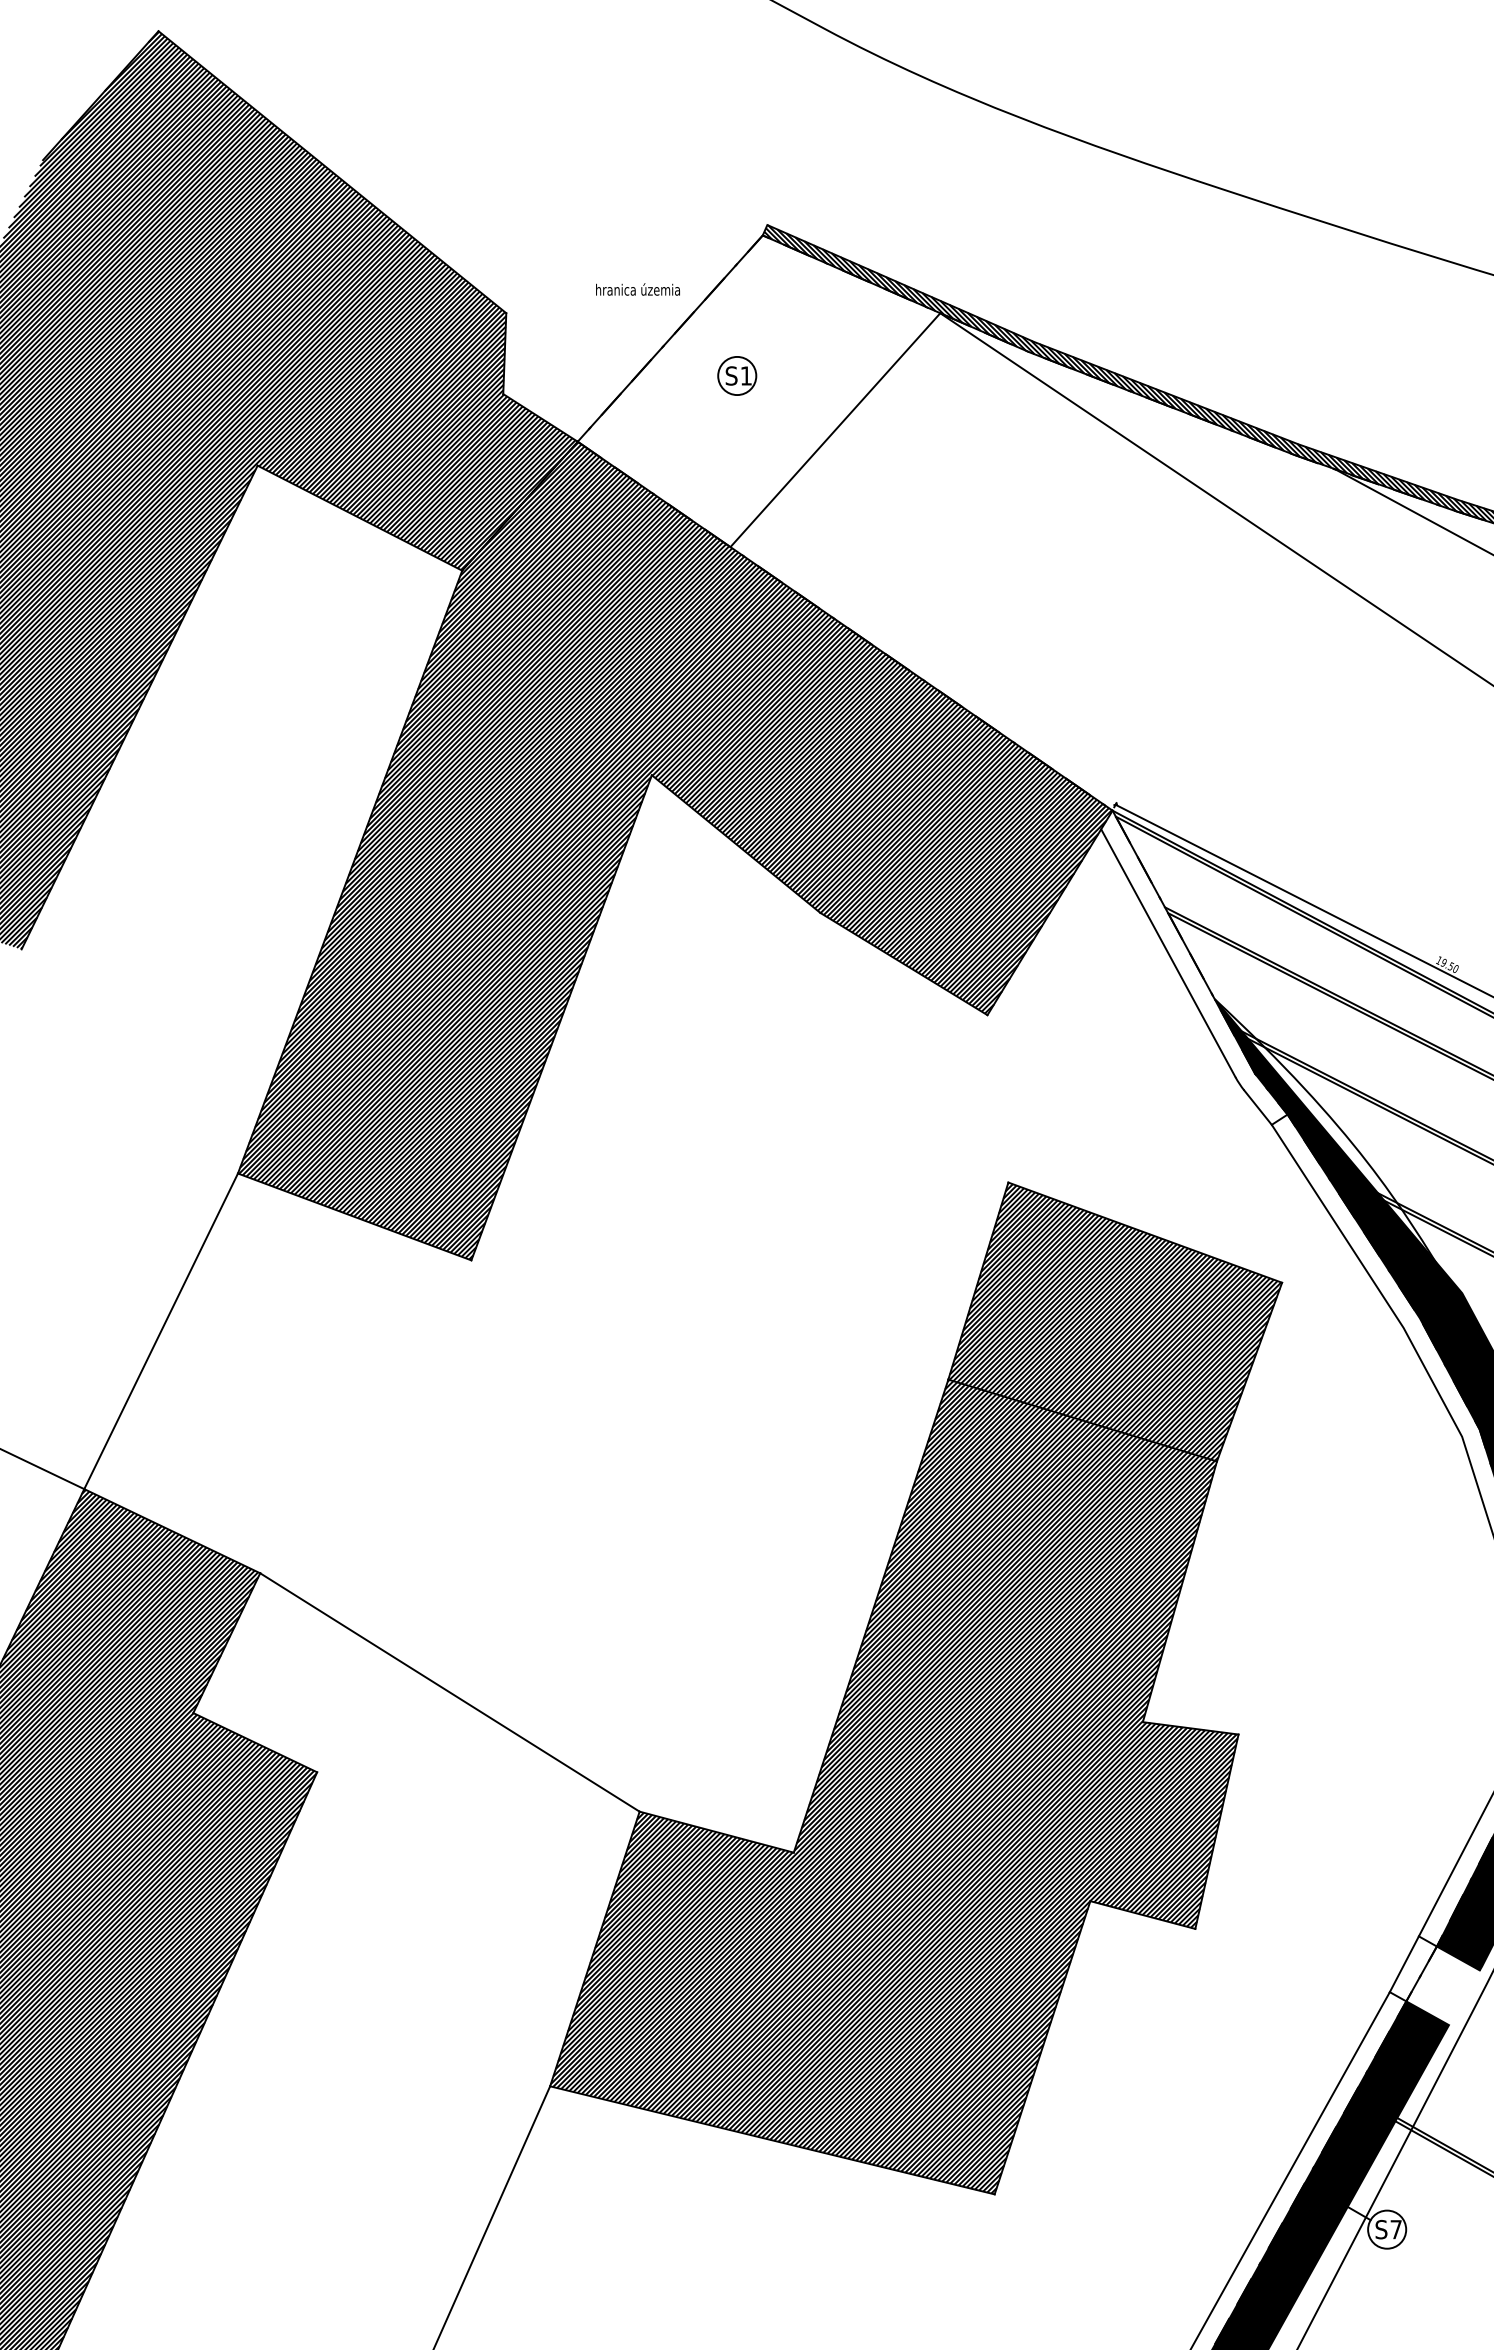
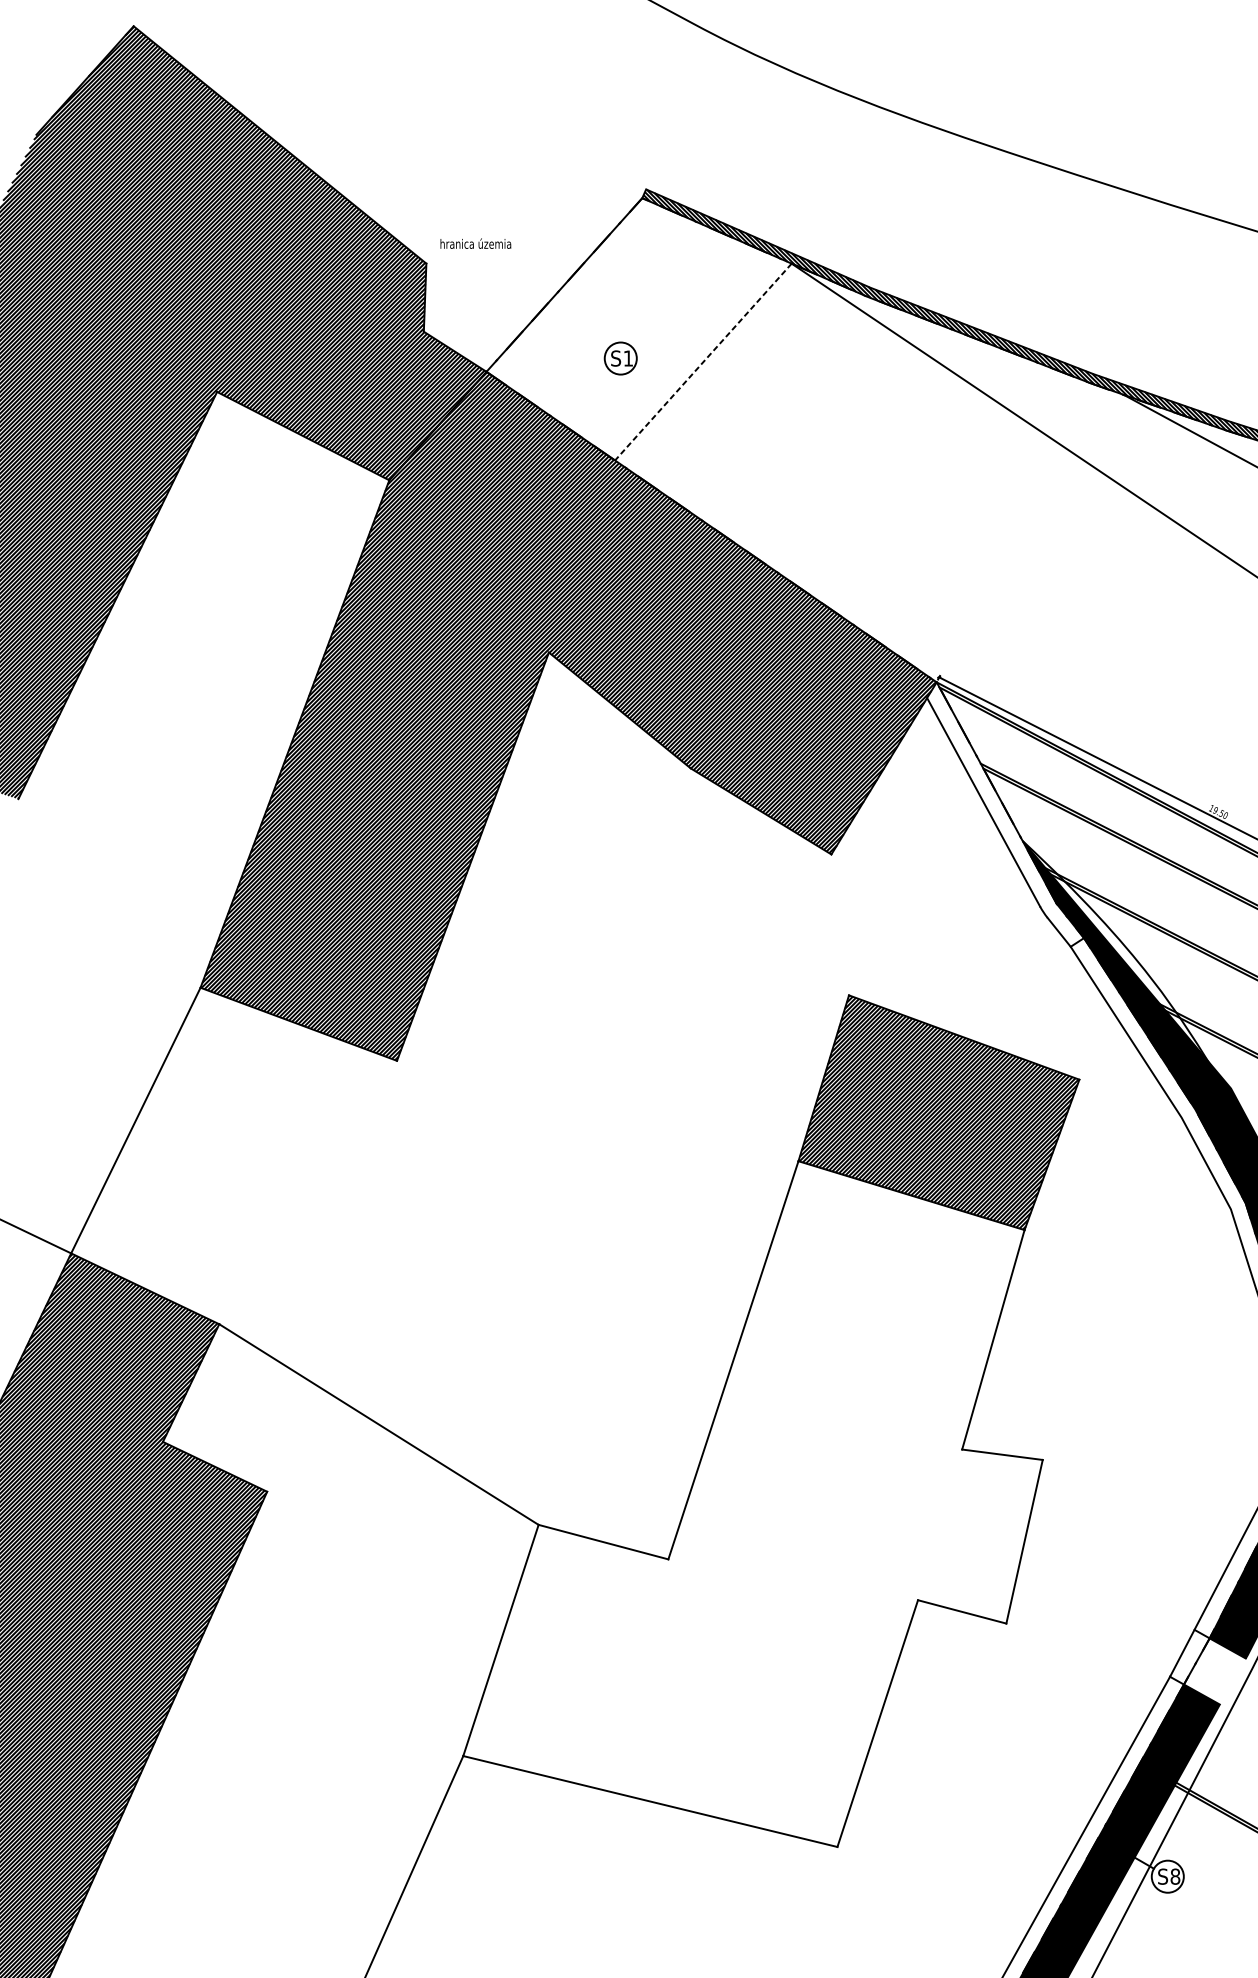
text: (637, 289) -> (475, 243), moved
part: (737, 375) -> (621, 358), moved
line: (835, 430) -> (703, 362), solid -> dashed
hatch: (893, 1786) -> (752, 1503), removed
text: (1395, 2229) -> (1174, 1876), S7 -> S8

